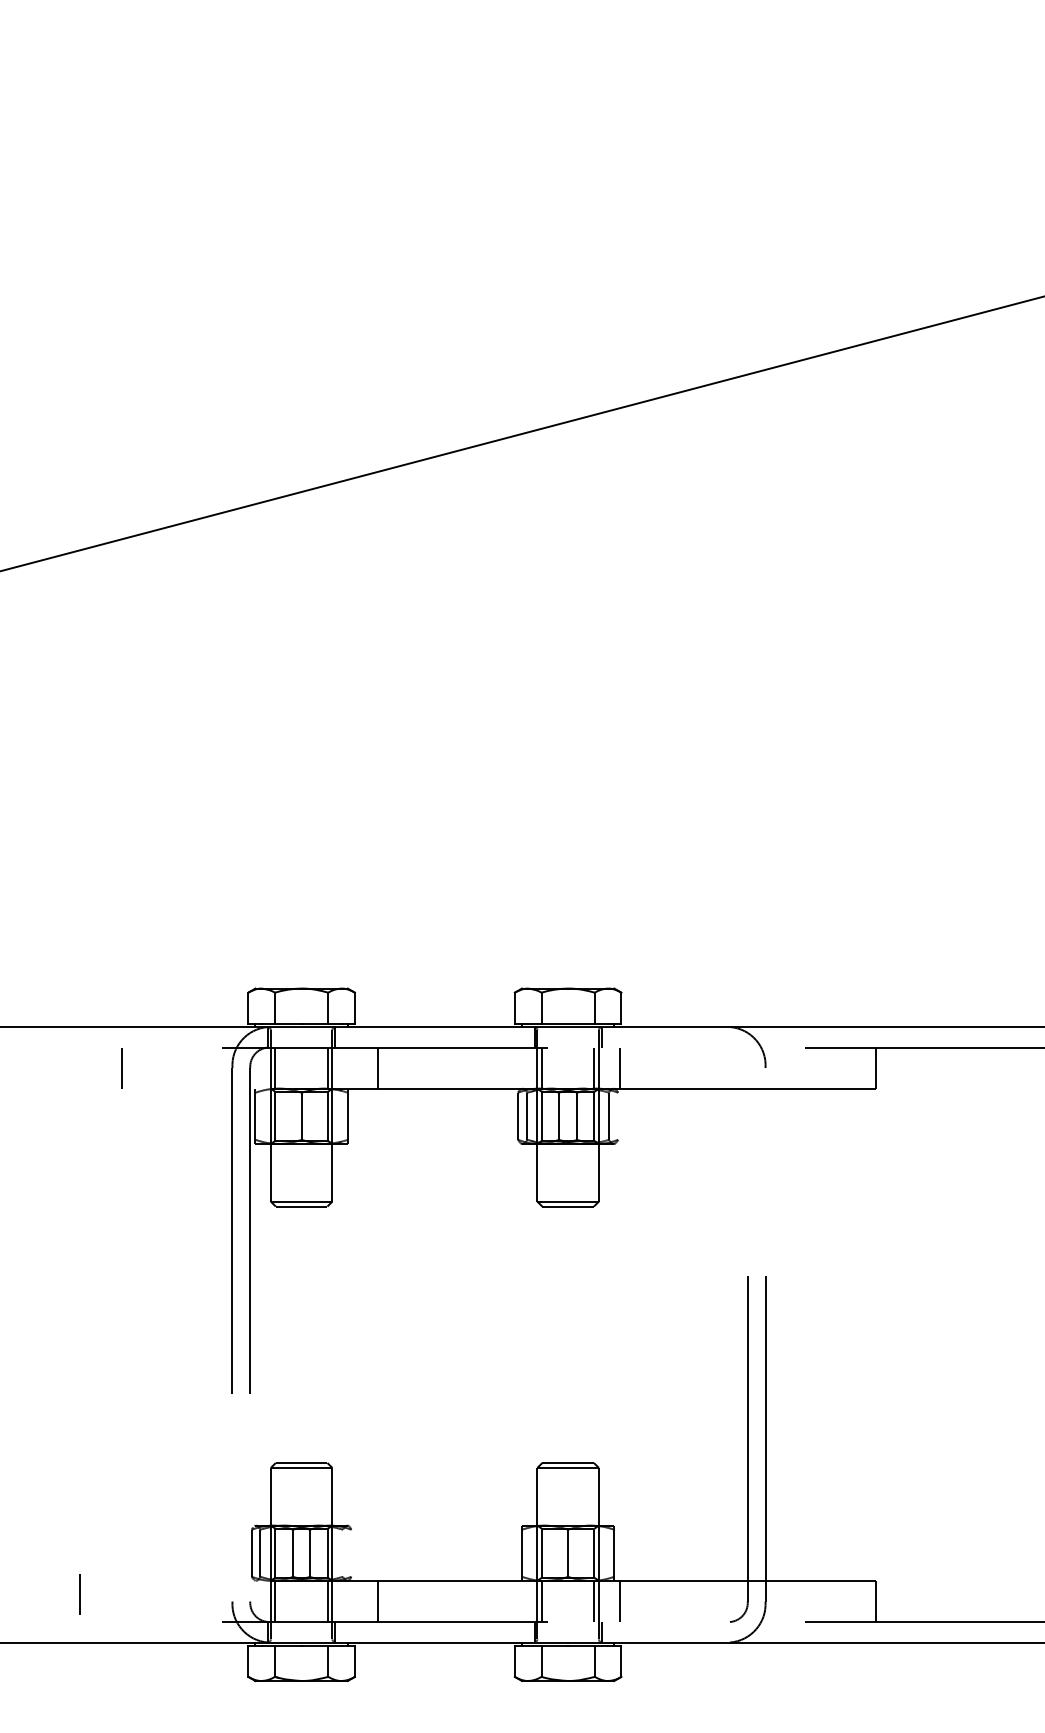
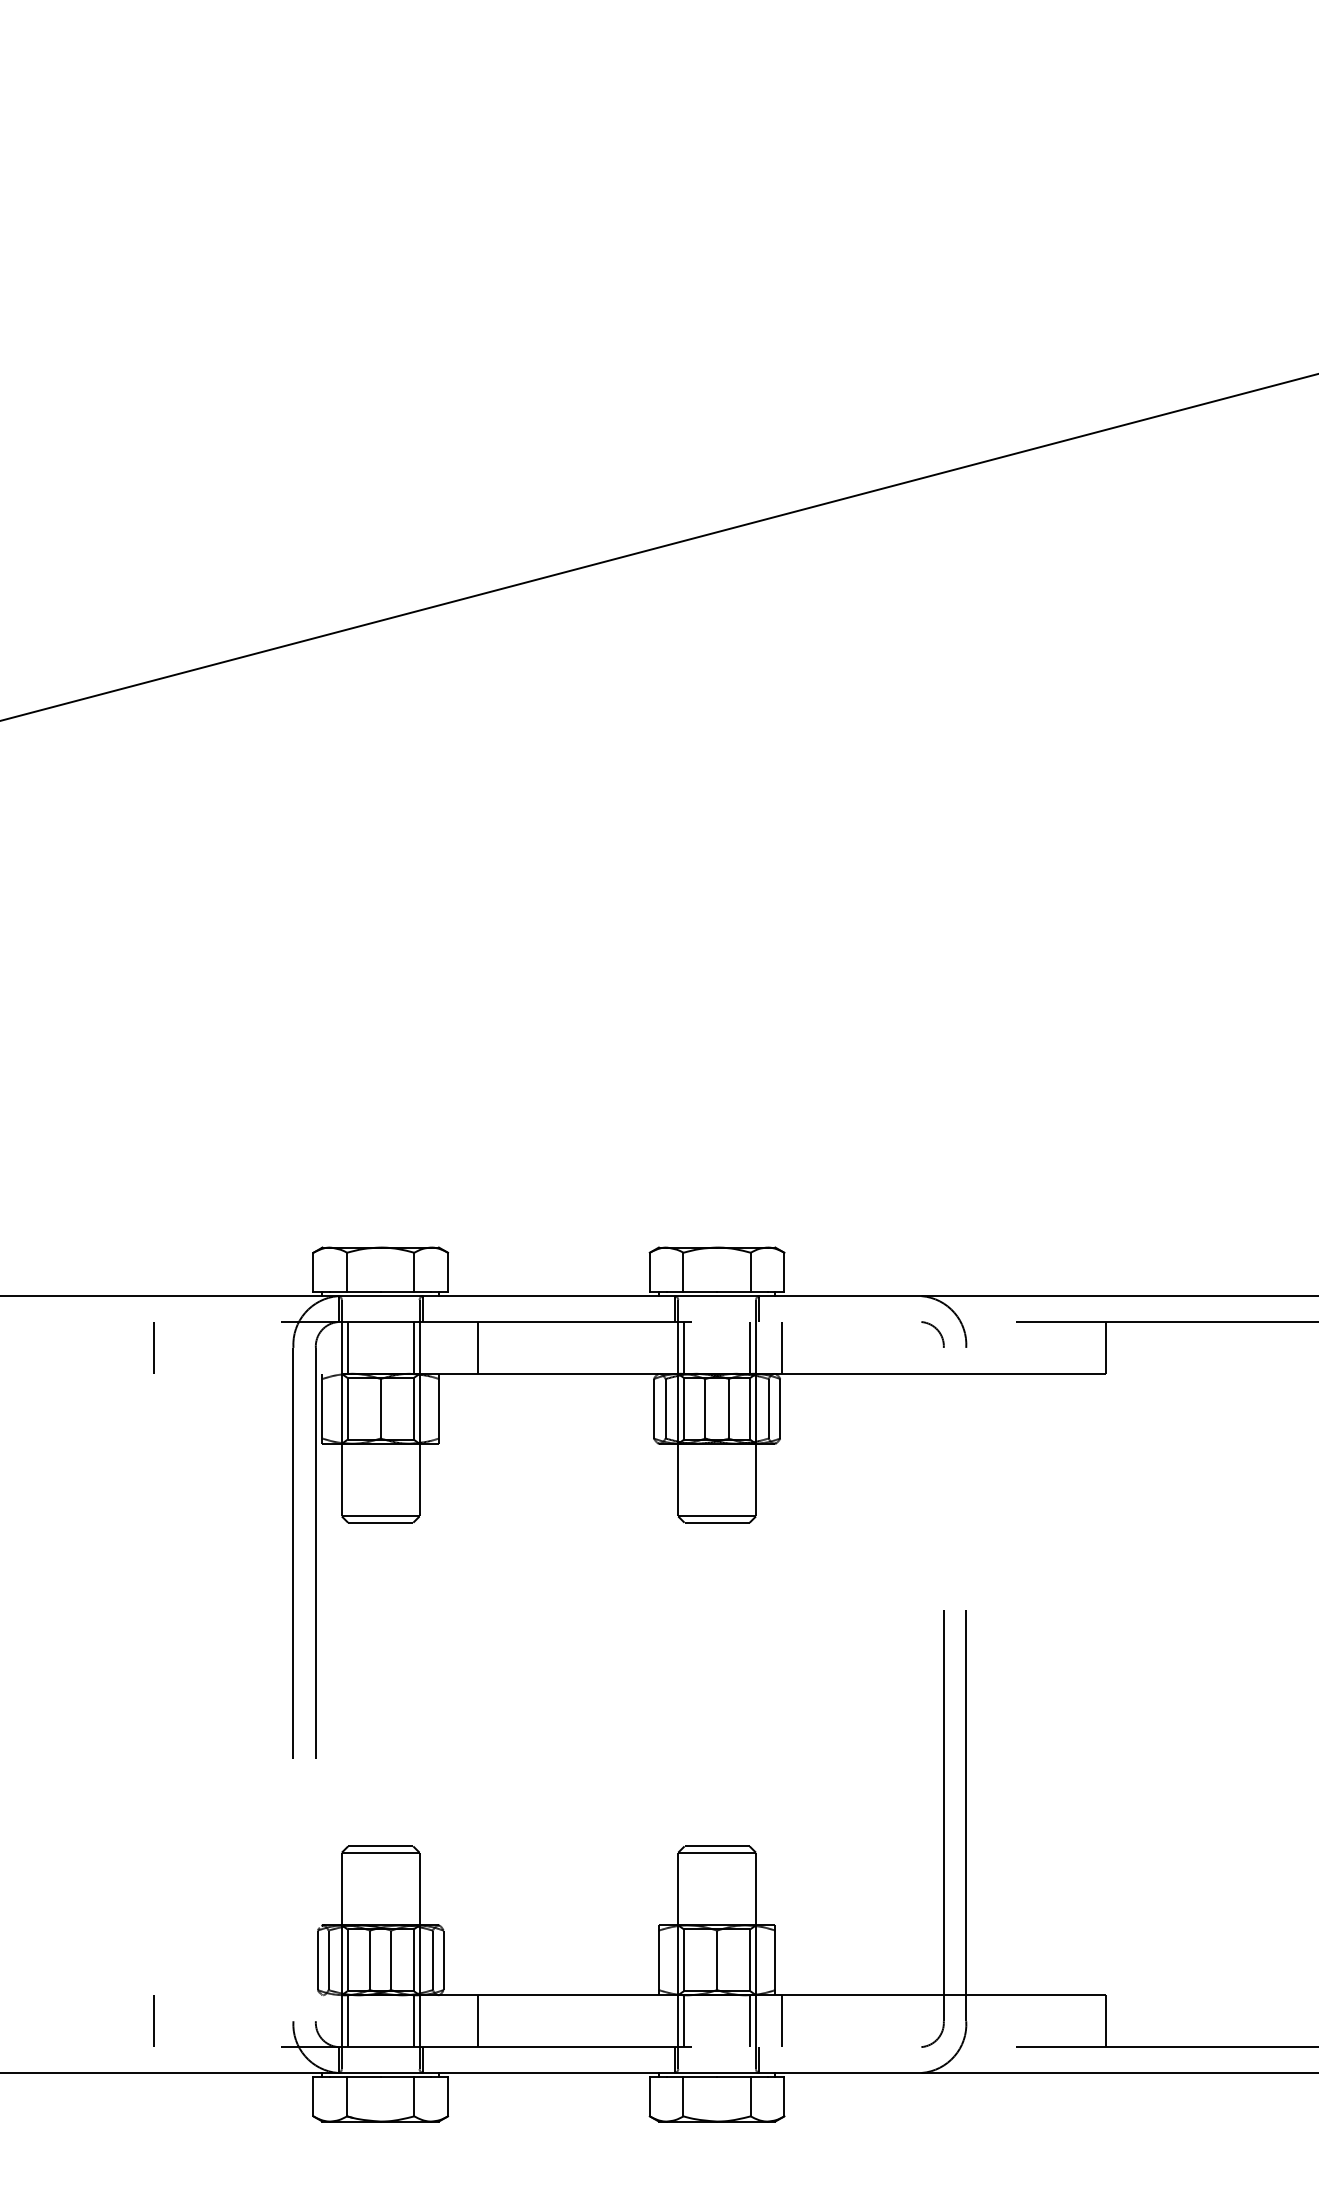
arc: (742, 1055) -> (937, 1332), added
line: (618, 1115) -> (780, 1407), added
line: (342, 1552) -> (432, 1959), added
line: (351, 1552) -> (443, 1959), added
line: (79, 1594) -> (153, 2021), moved

